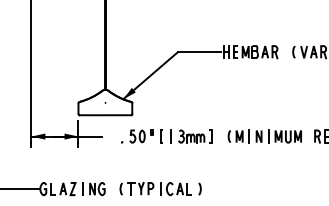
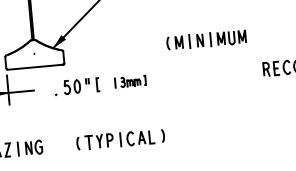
part: (191, 136) -> (130, 81), size x0.7
part: (264, 136) -> (206, 40), moved
part: (160, 188) -> (120, 139), moved

